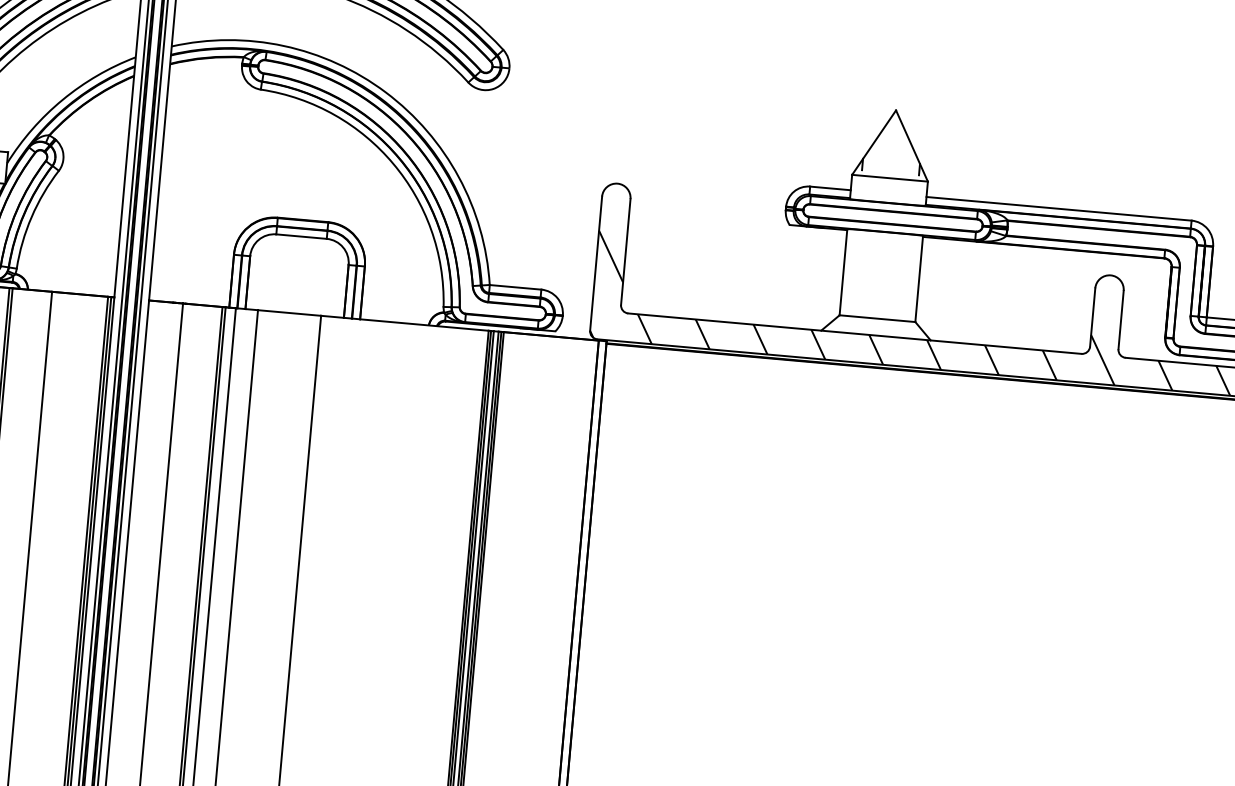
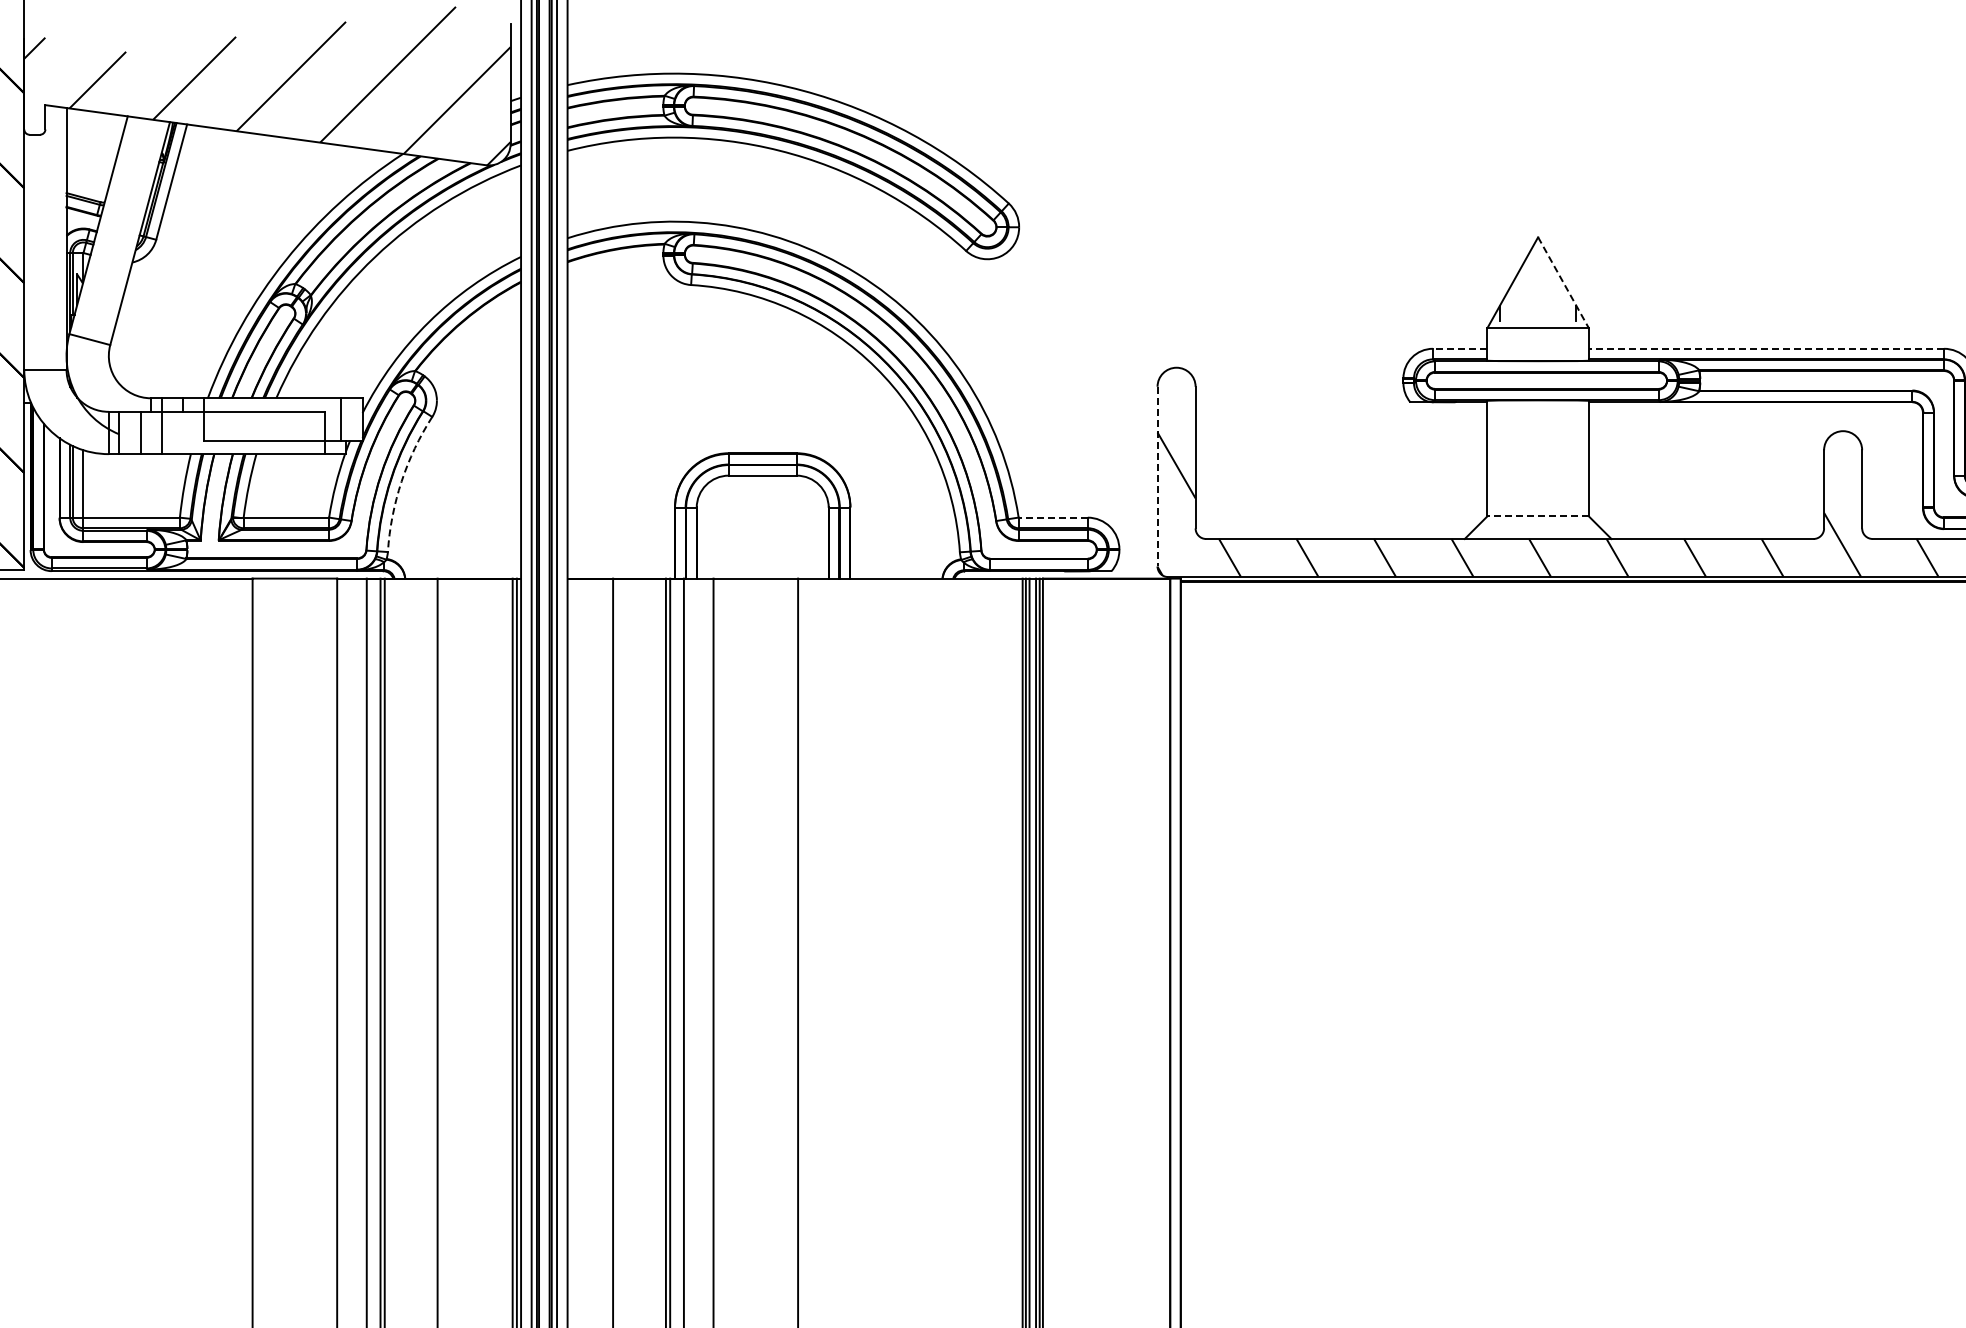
line: (911, 146) -> (1563, 283), solid -> dashed
line: (829, 188) -> (1459, 348), solid -> dashed
line: (1059, 208) -> (1766, 348), solid -> dashed
arc: (31, 216) -> (401, 481), solid -> dashed
line: (596, 263) -> (1157, 476), solid -> dashed
line: (515, 287) -> (1053, 517), solid -> dashed
line: (877, 318) -> (1538, 516), solid -> dashed

